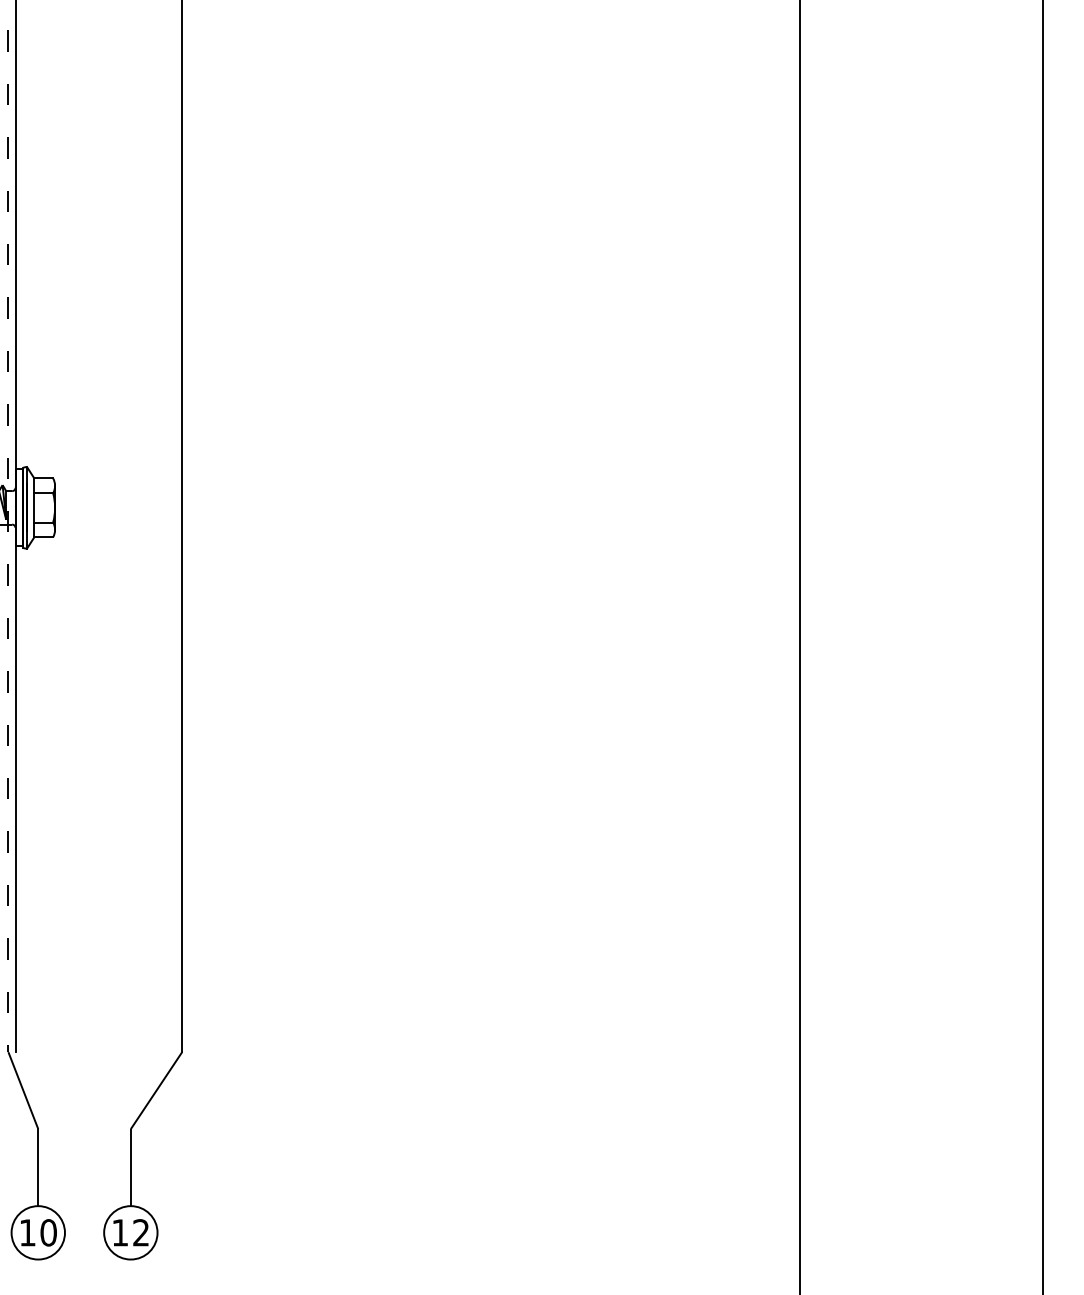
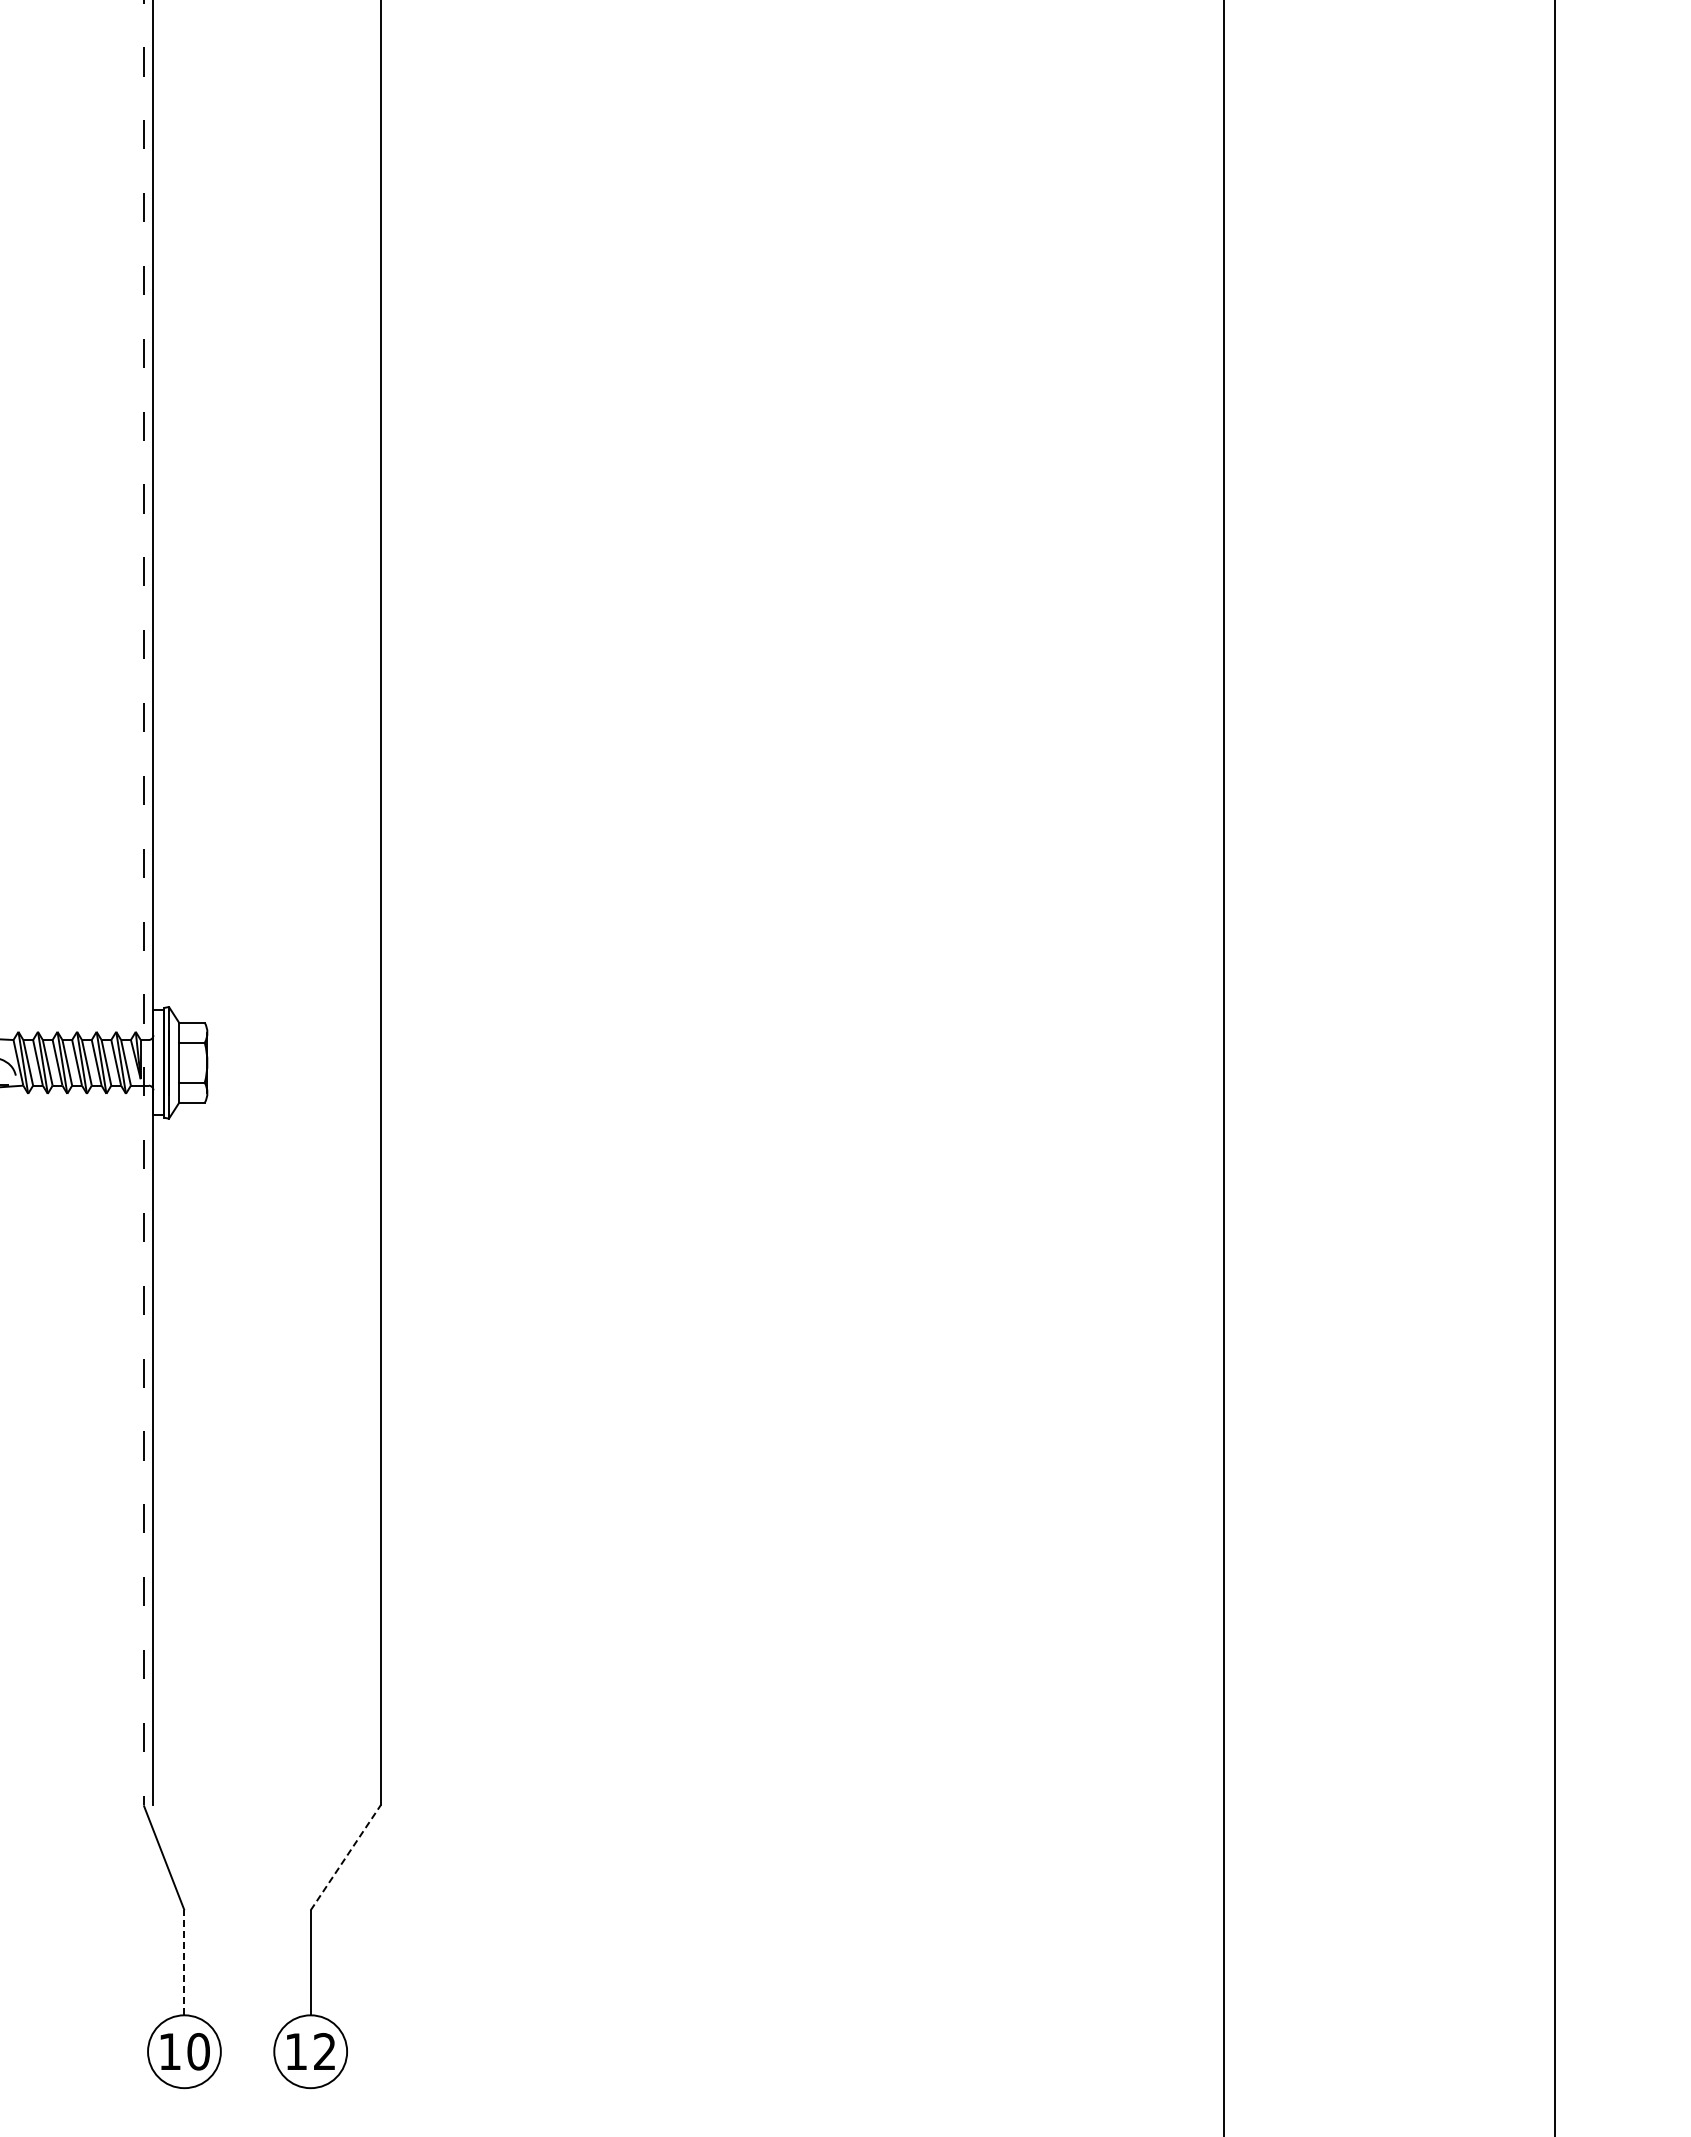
line: (157, 1090) -> (346, 1857), solid -> dashed
line: (38, 1167) -> (184, 1962), solid -> dashed

